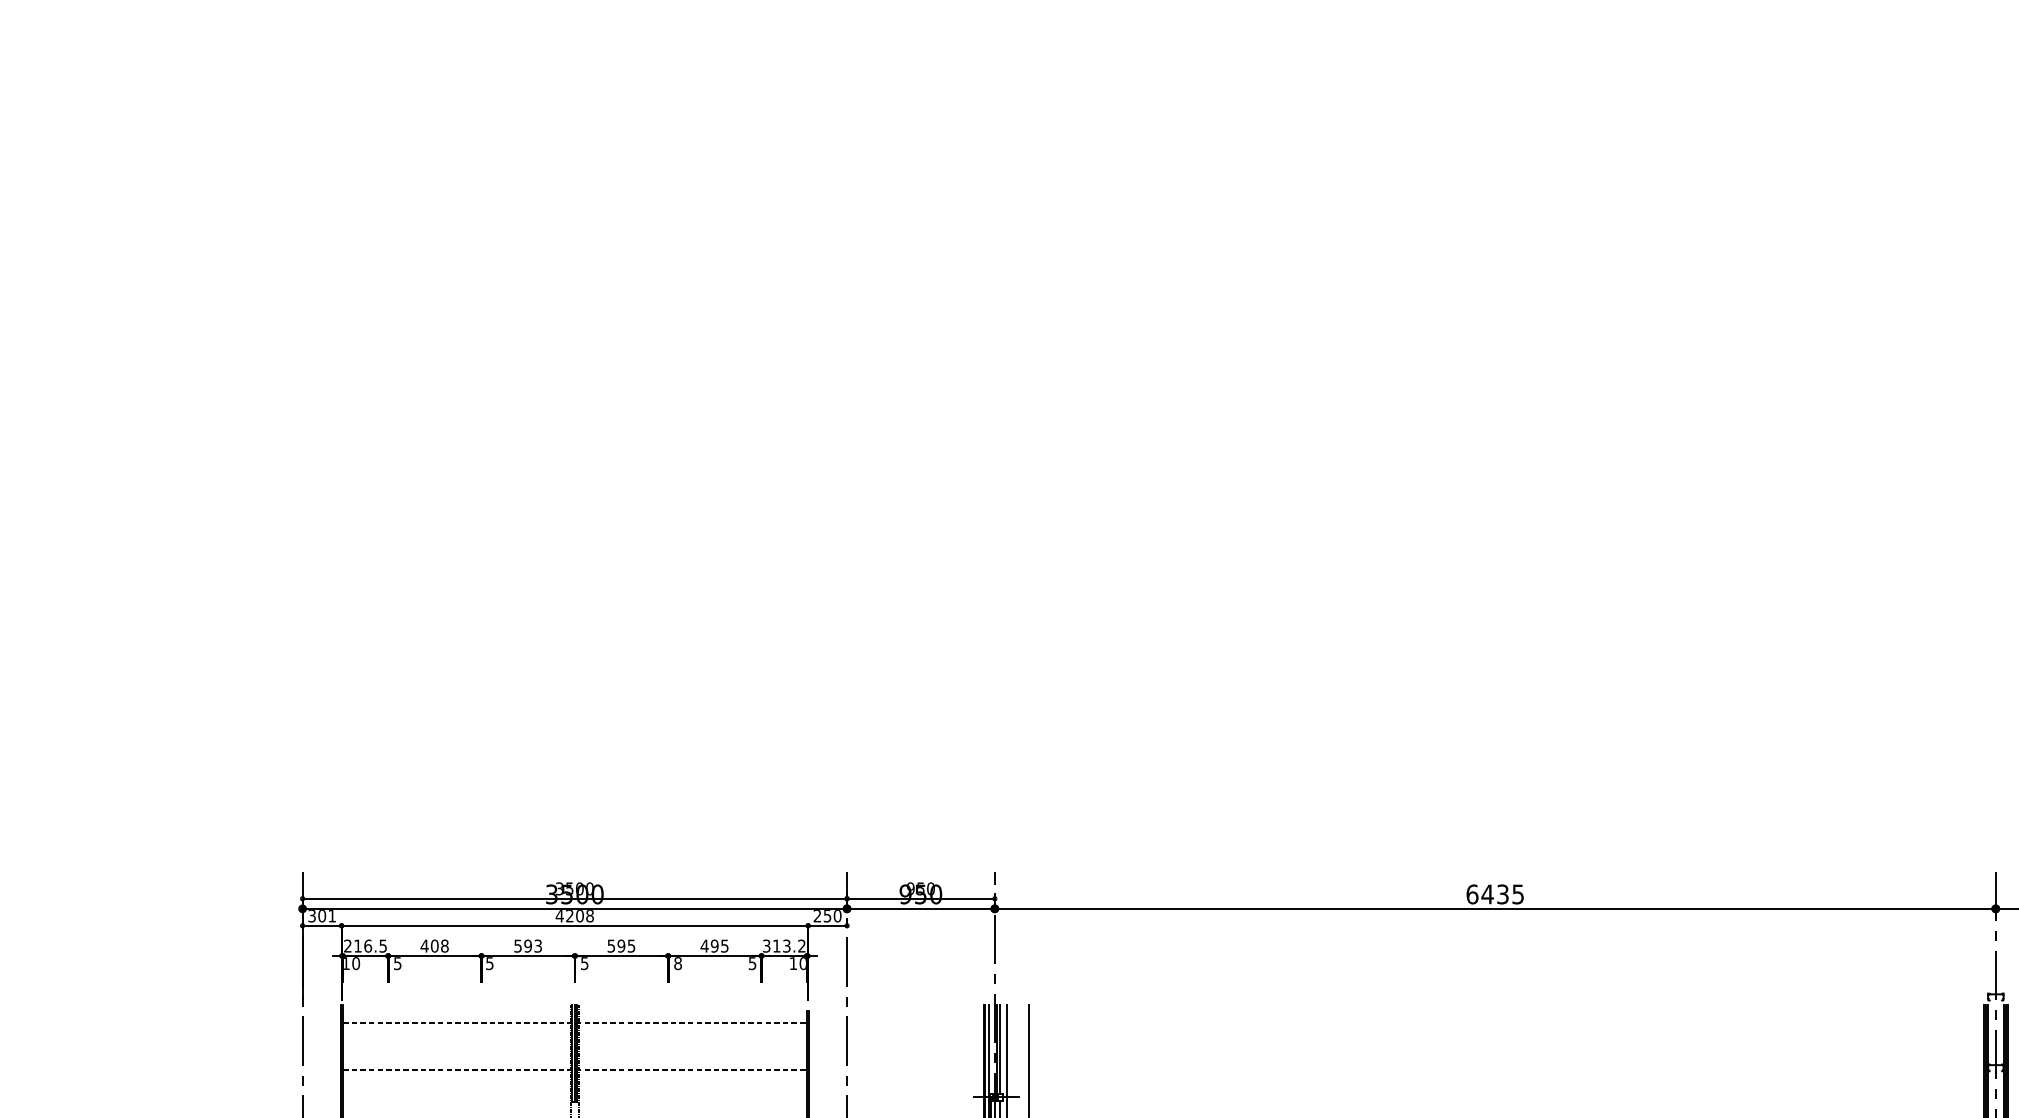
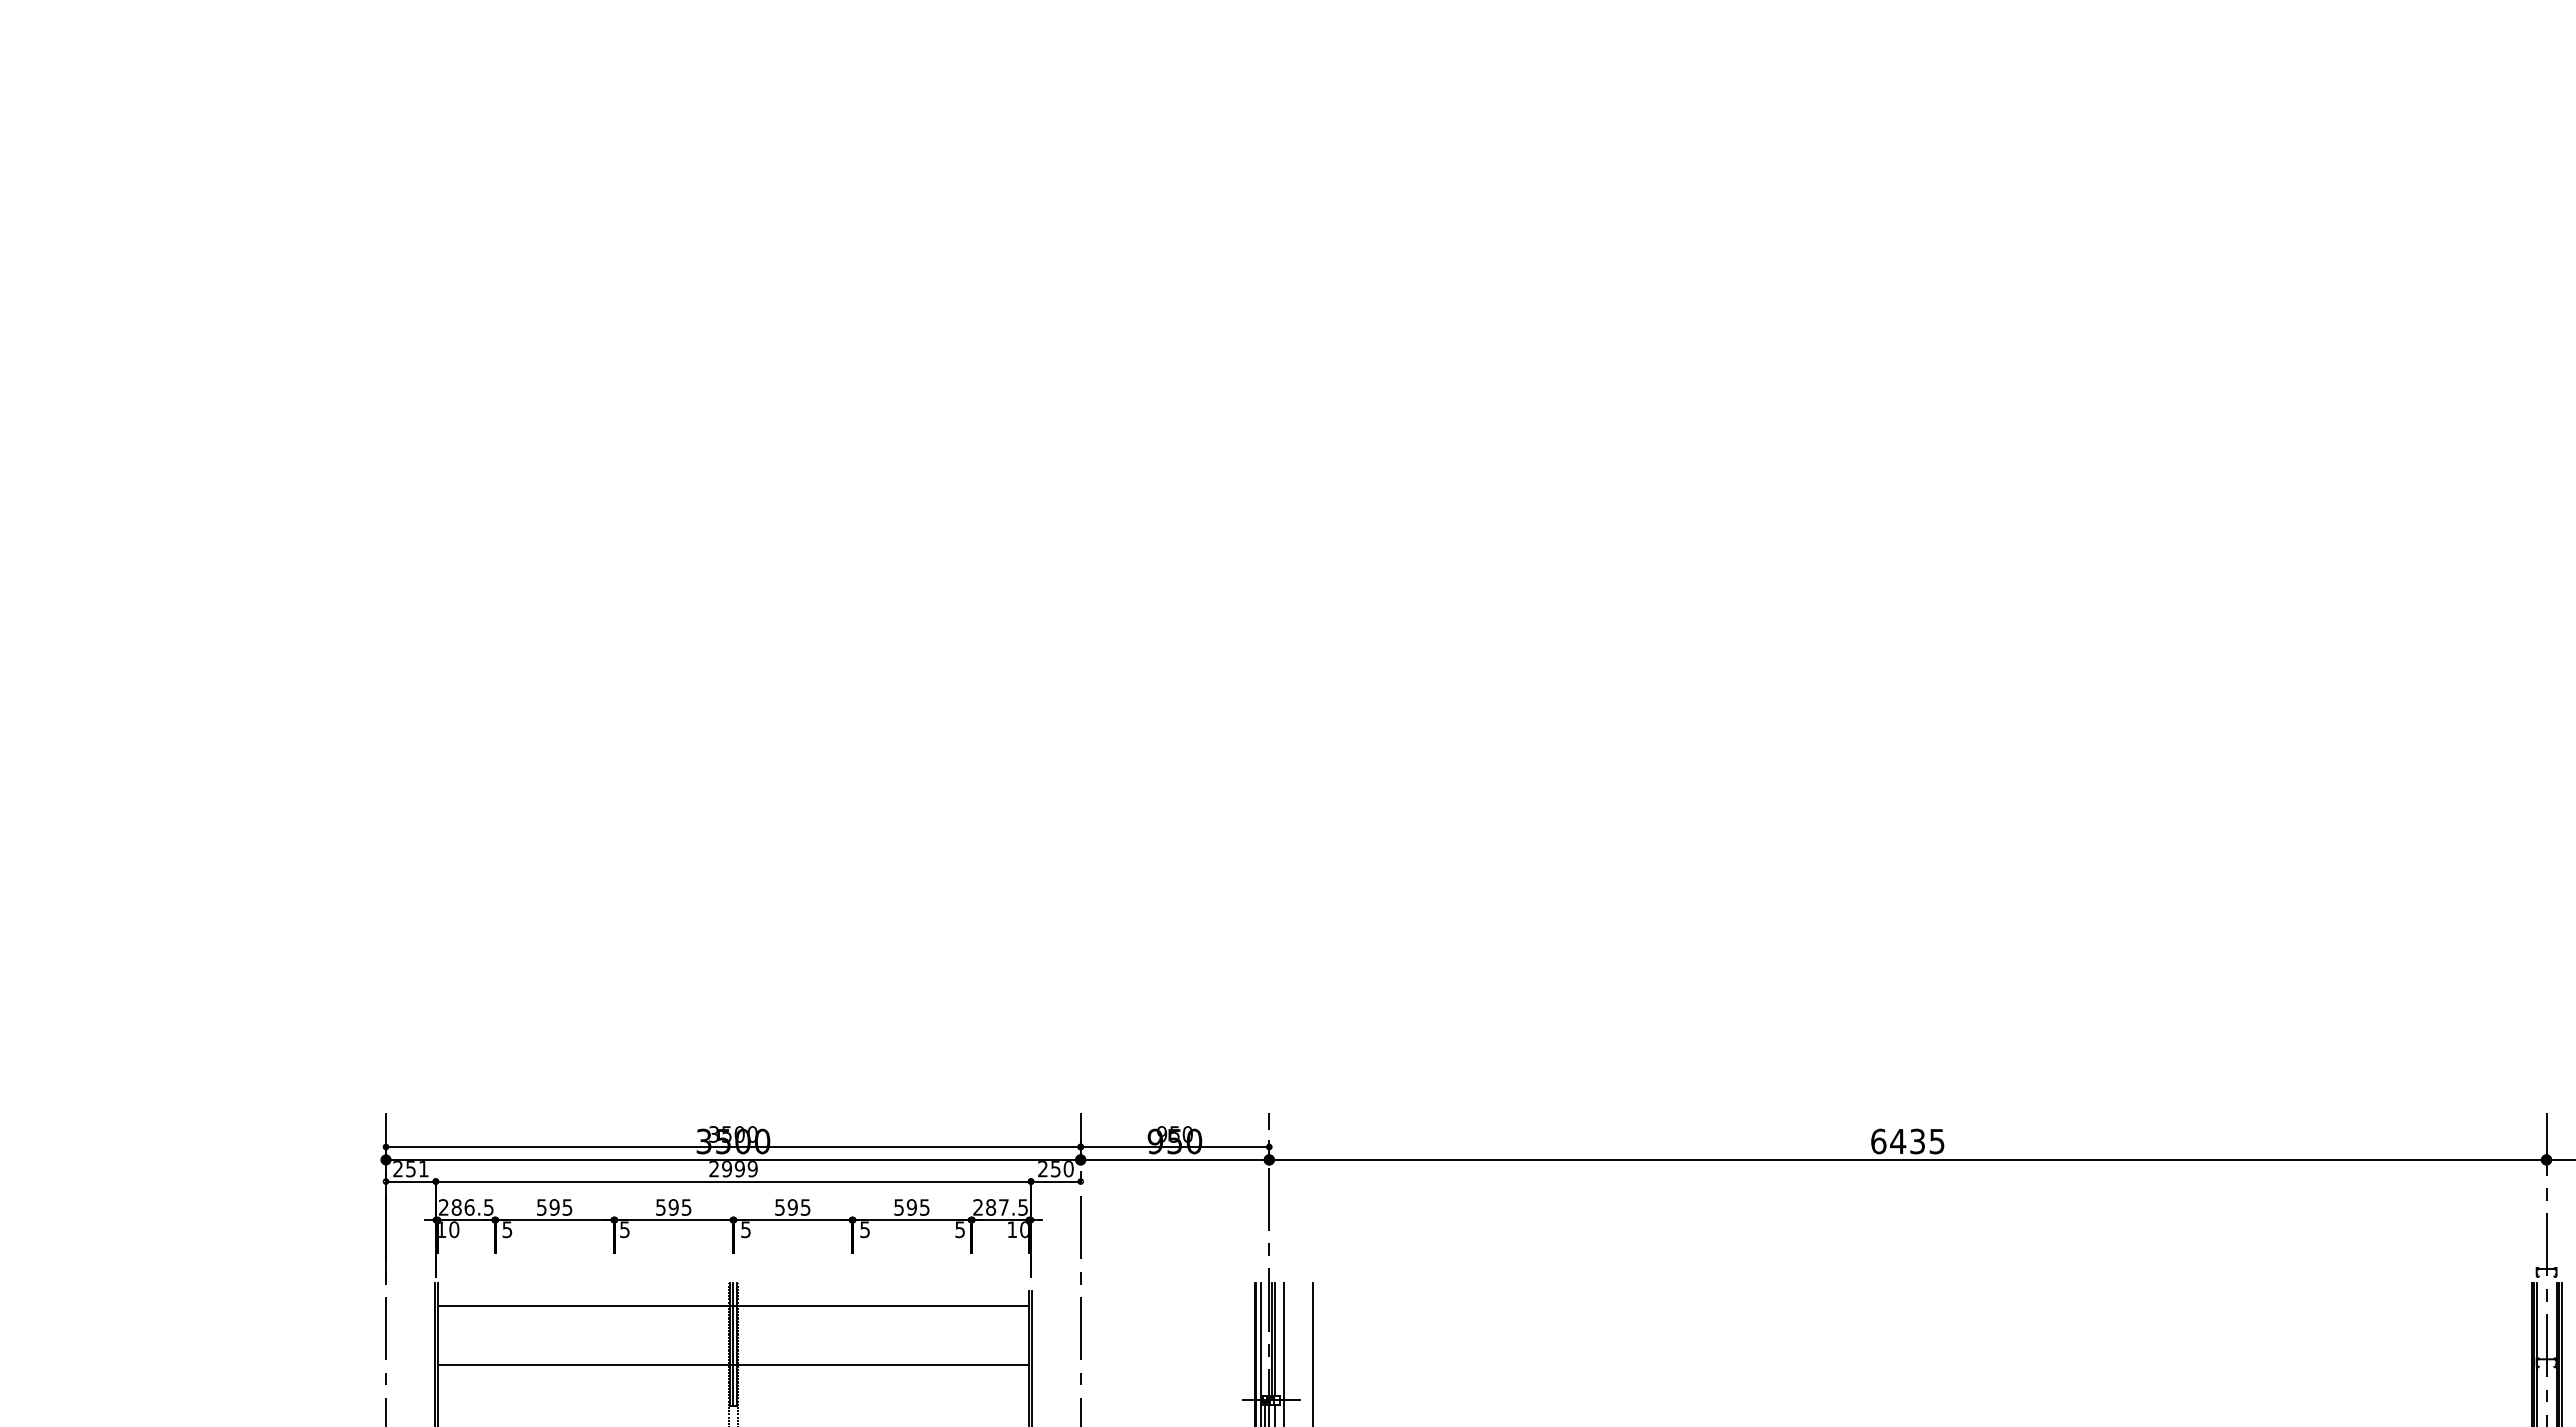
text: (317, 916) -> (404, 1169), 301 -> 251
text: (574, 916) -> (732, 1169), 4208 -> 2999
text: (538, 945) -> (686, 1206), 593 -> 595
text: (357, 946) -> (456, 1207), 216.5 -> 286.5
text: (434, 946) -> (554, 1207), 408 -> 595
text: (704, 946) -> (898, 1207), 495 -> 595
text: (784, 946) -> (1000, 1207), 313.2 -> 287.5
text: (678, 963) -> (865, 1229), 8 -> 5
line: (574, 1022) -> (733, 1305), dashed -> solid
line: (574, 1069) -> (733, 1365), dashed -> solid

